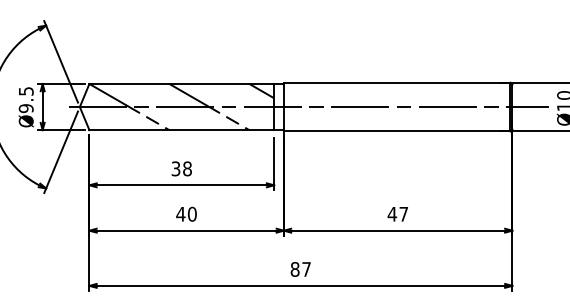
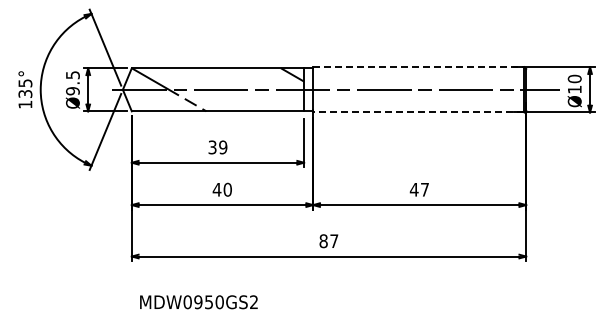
line: (396, 83) -> (418, 67), solid -> dashed
line: (209, 106) -> (243, 89), removed
line: (396, 131) -> (418, 112), solid -> dashed
text: (187, 168) -> (223, 147), 38 -> 39

